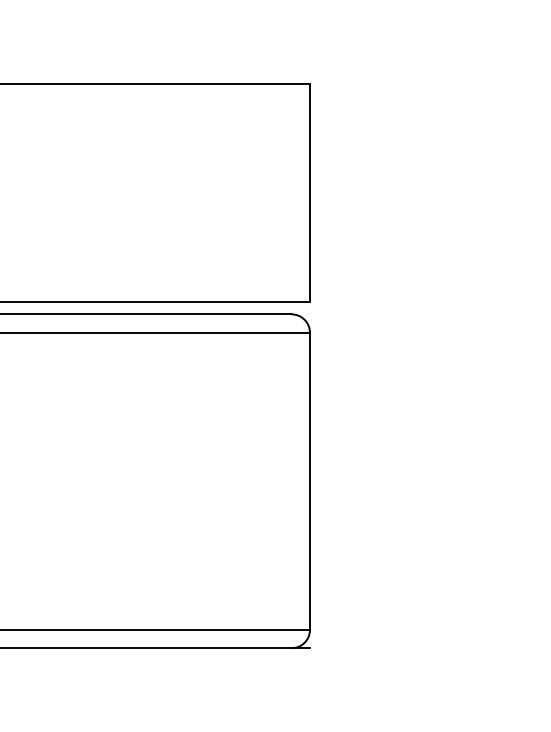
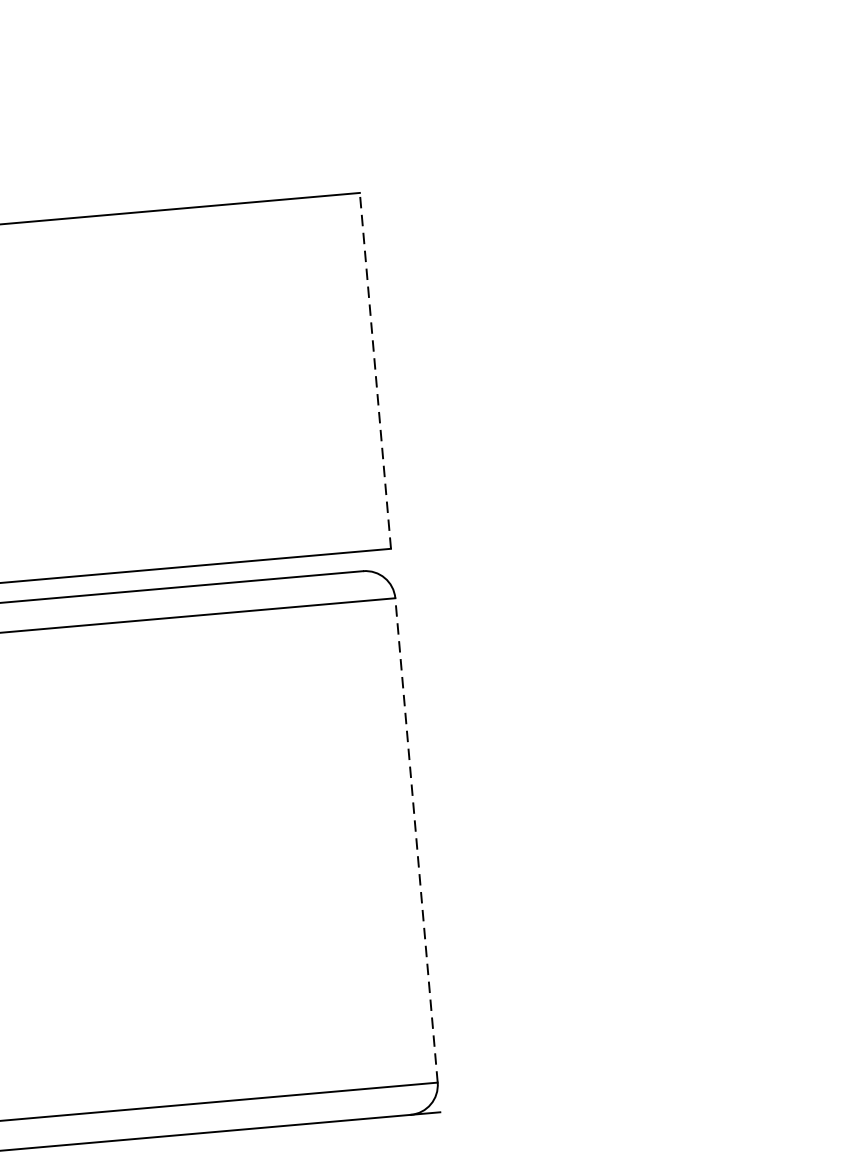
line: (309, 192) -> (374, 370), solid -> dashed
line: (309, 481) -> (415, 840), solid -> dashed

